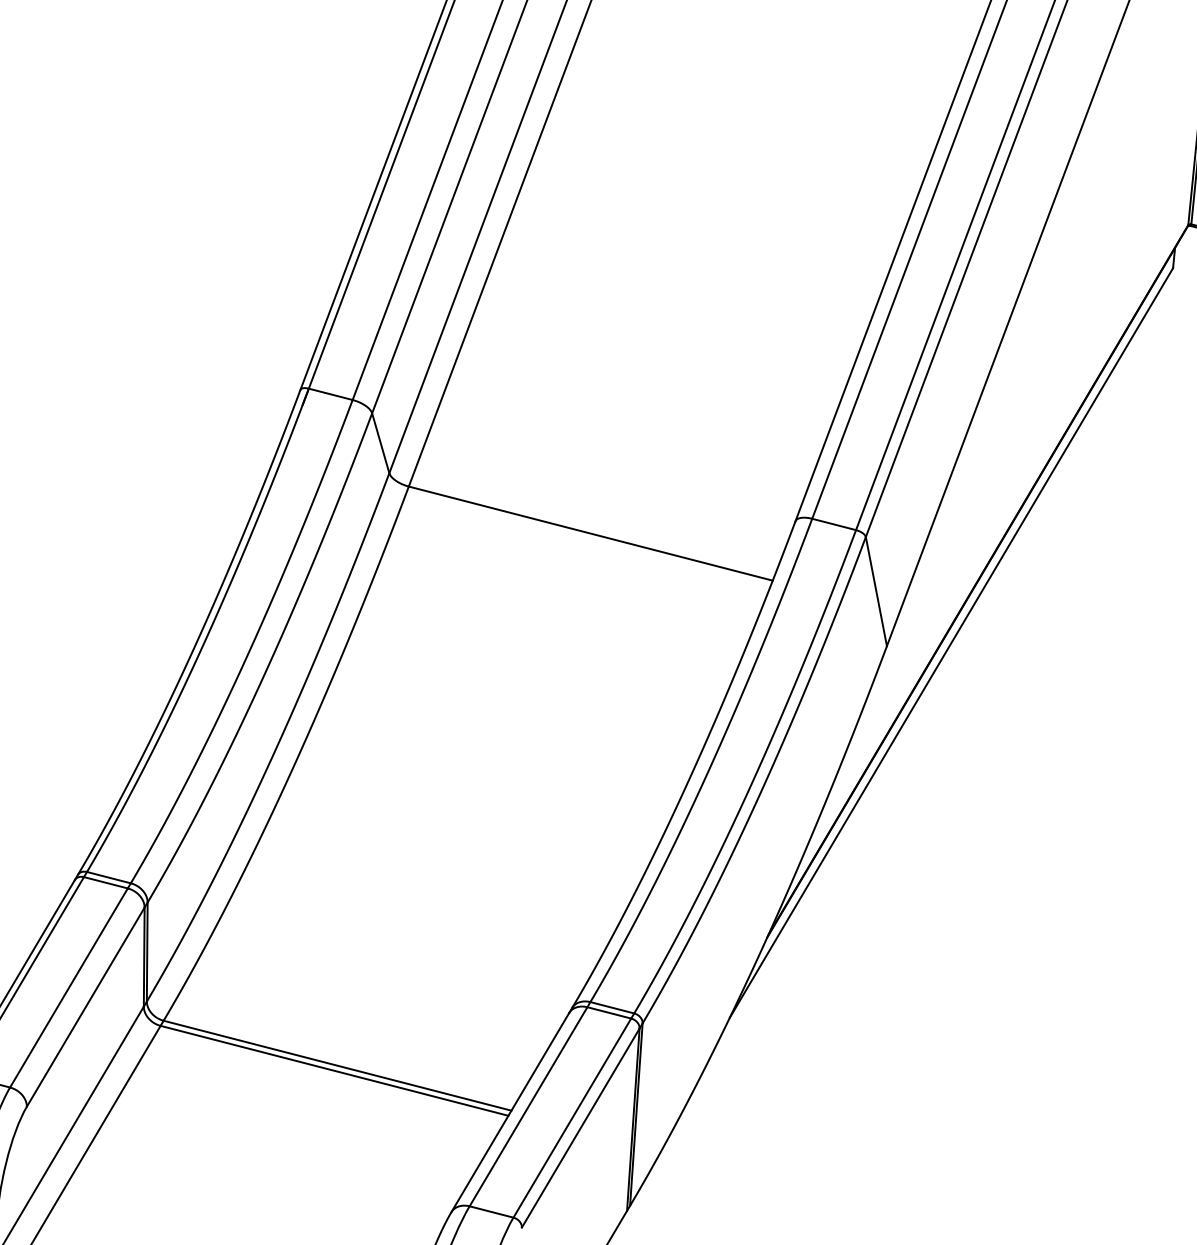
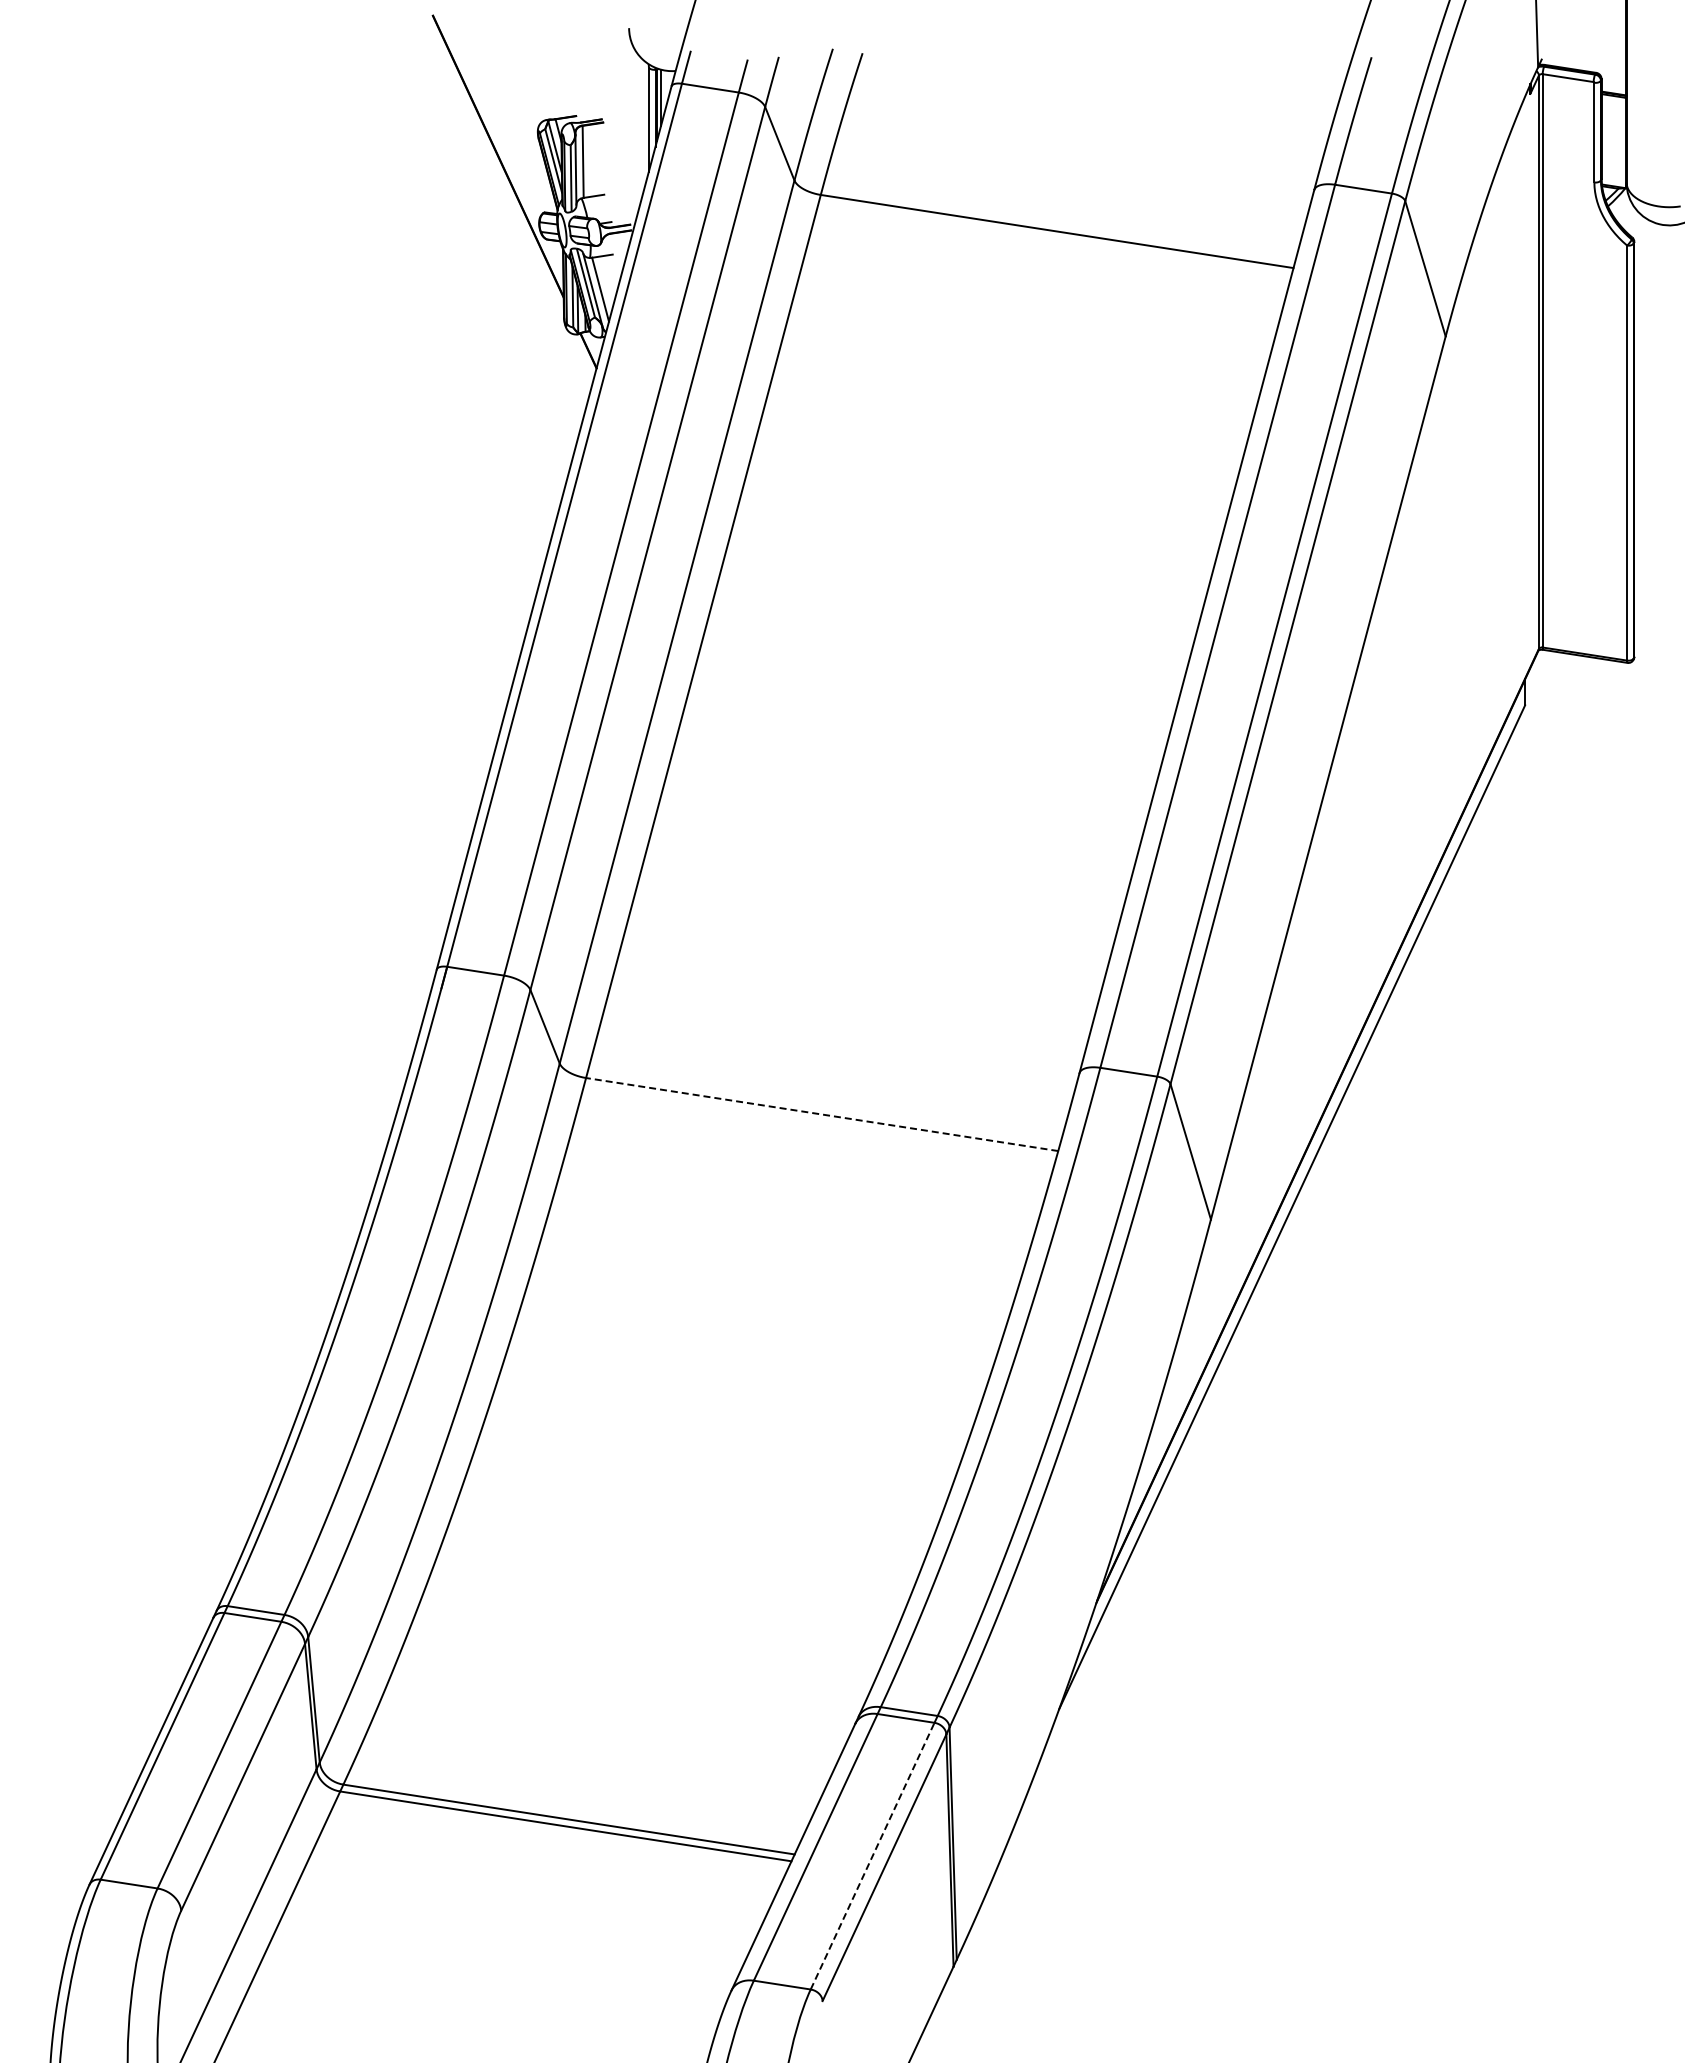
line: (591, 533) -> (822, 1114), solid -> dashed
line: (572, 1117) -> (872, 1855), solid -> dashed

